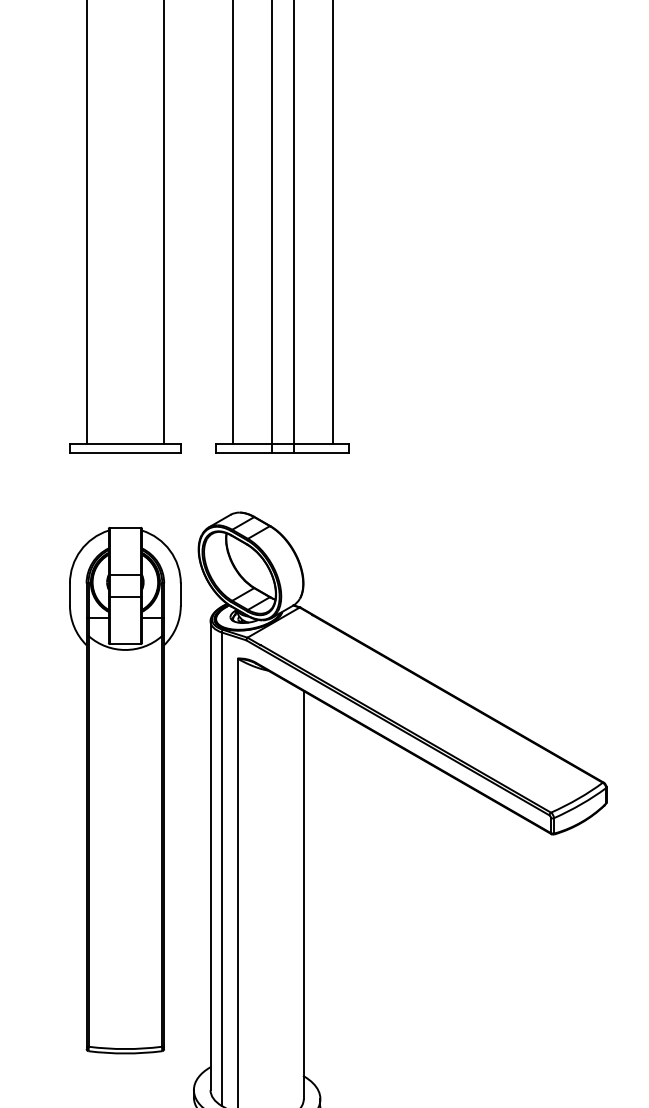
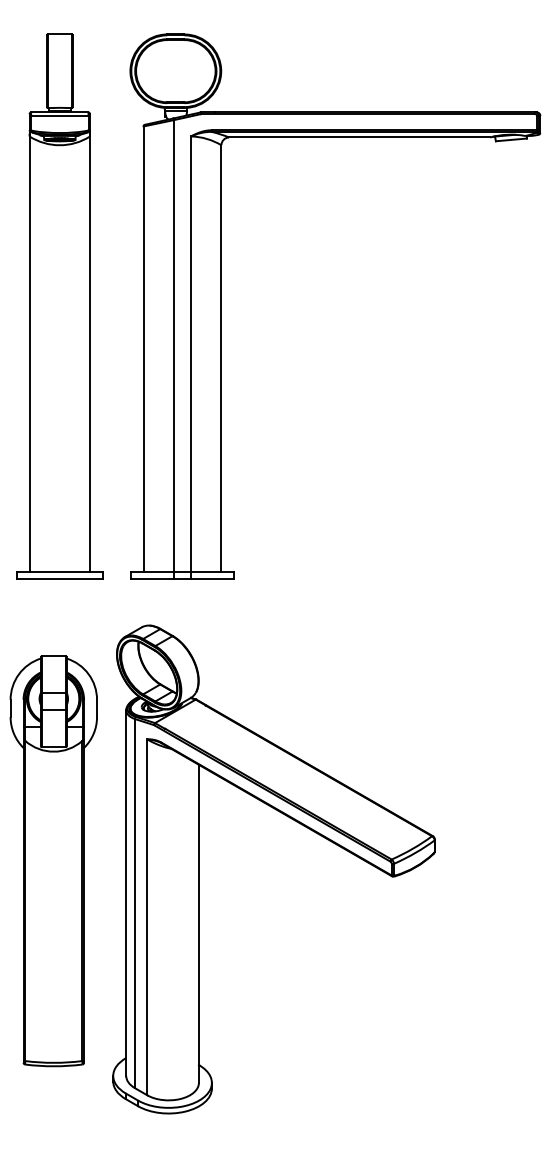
part: (124, 790) -> (53, 861), moved

